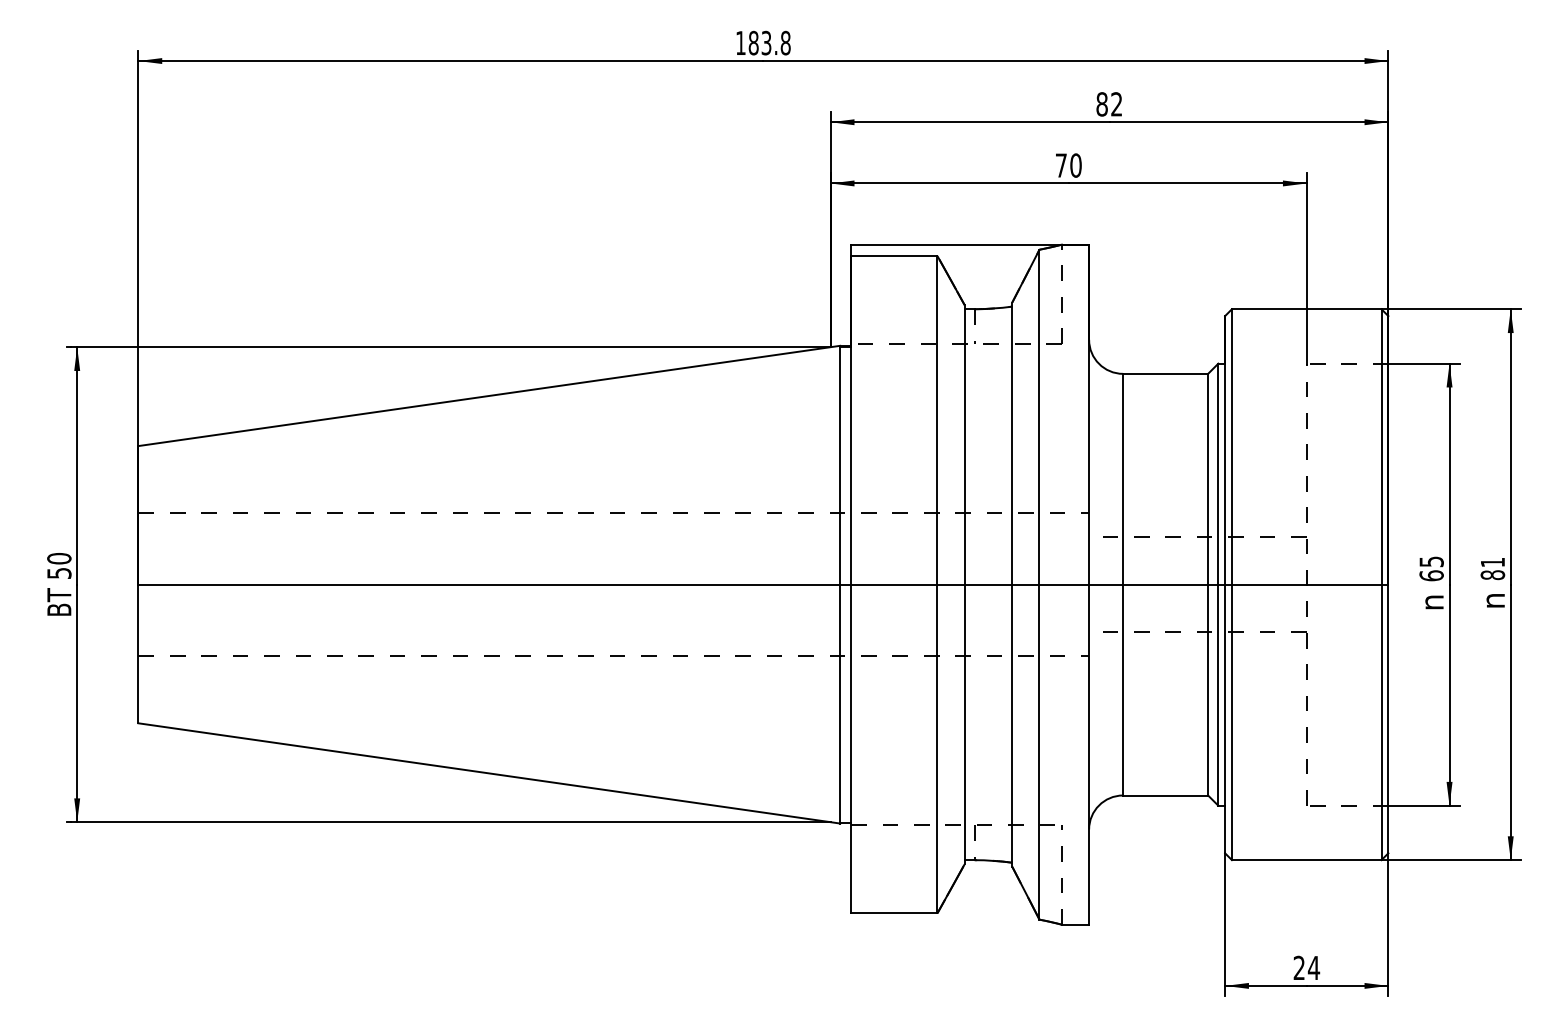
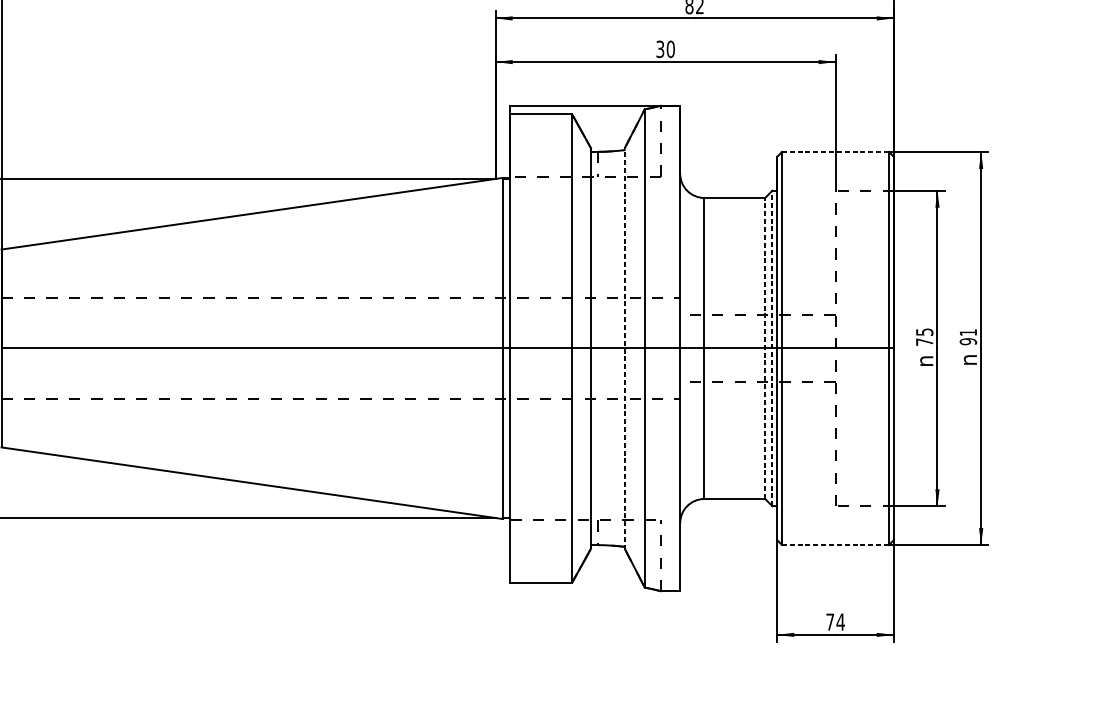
text: (1060, 165) -> (659, 49), 70 -> 30
line: (1306, 309) -> (835, 152), solid -> dashed
text: (1431, 575) -> (924, 341), 65 -> 75
text: (1492, 575) -> (968, 341), 81 -> 91
line: (1012, 584) -> (625, 348), solid -> dashed
line: (1208, 584) -> (765, 348), solid -> dashed
line: (1218, 584) -> (772, 348), solid -> dashed
line: (1306, 860) -> (835, 545), solid -> dashed
text: (1298, 967) -> (829, 621), 24 -> 74

